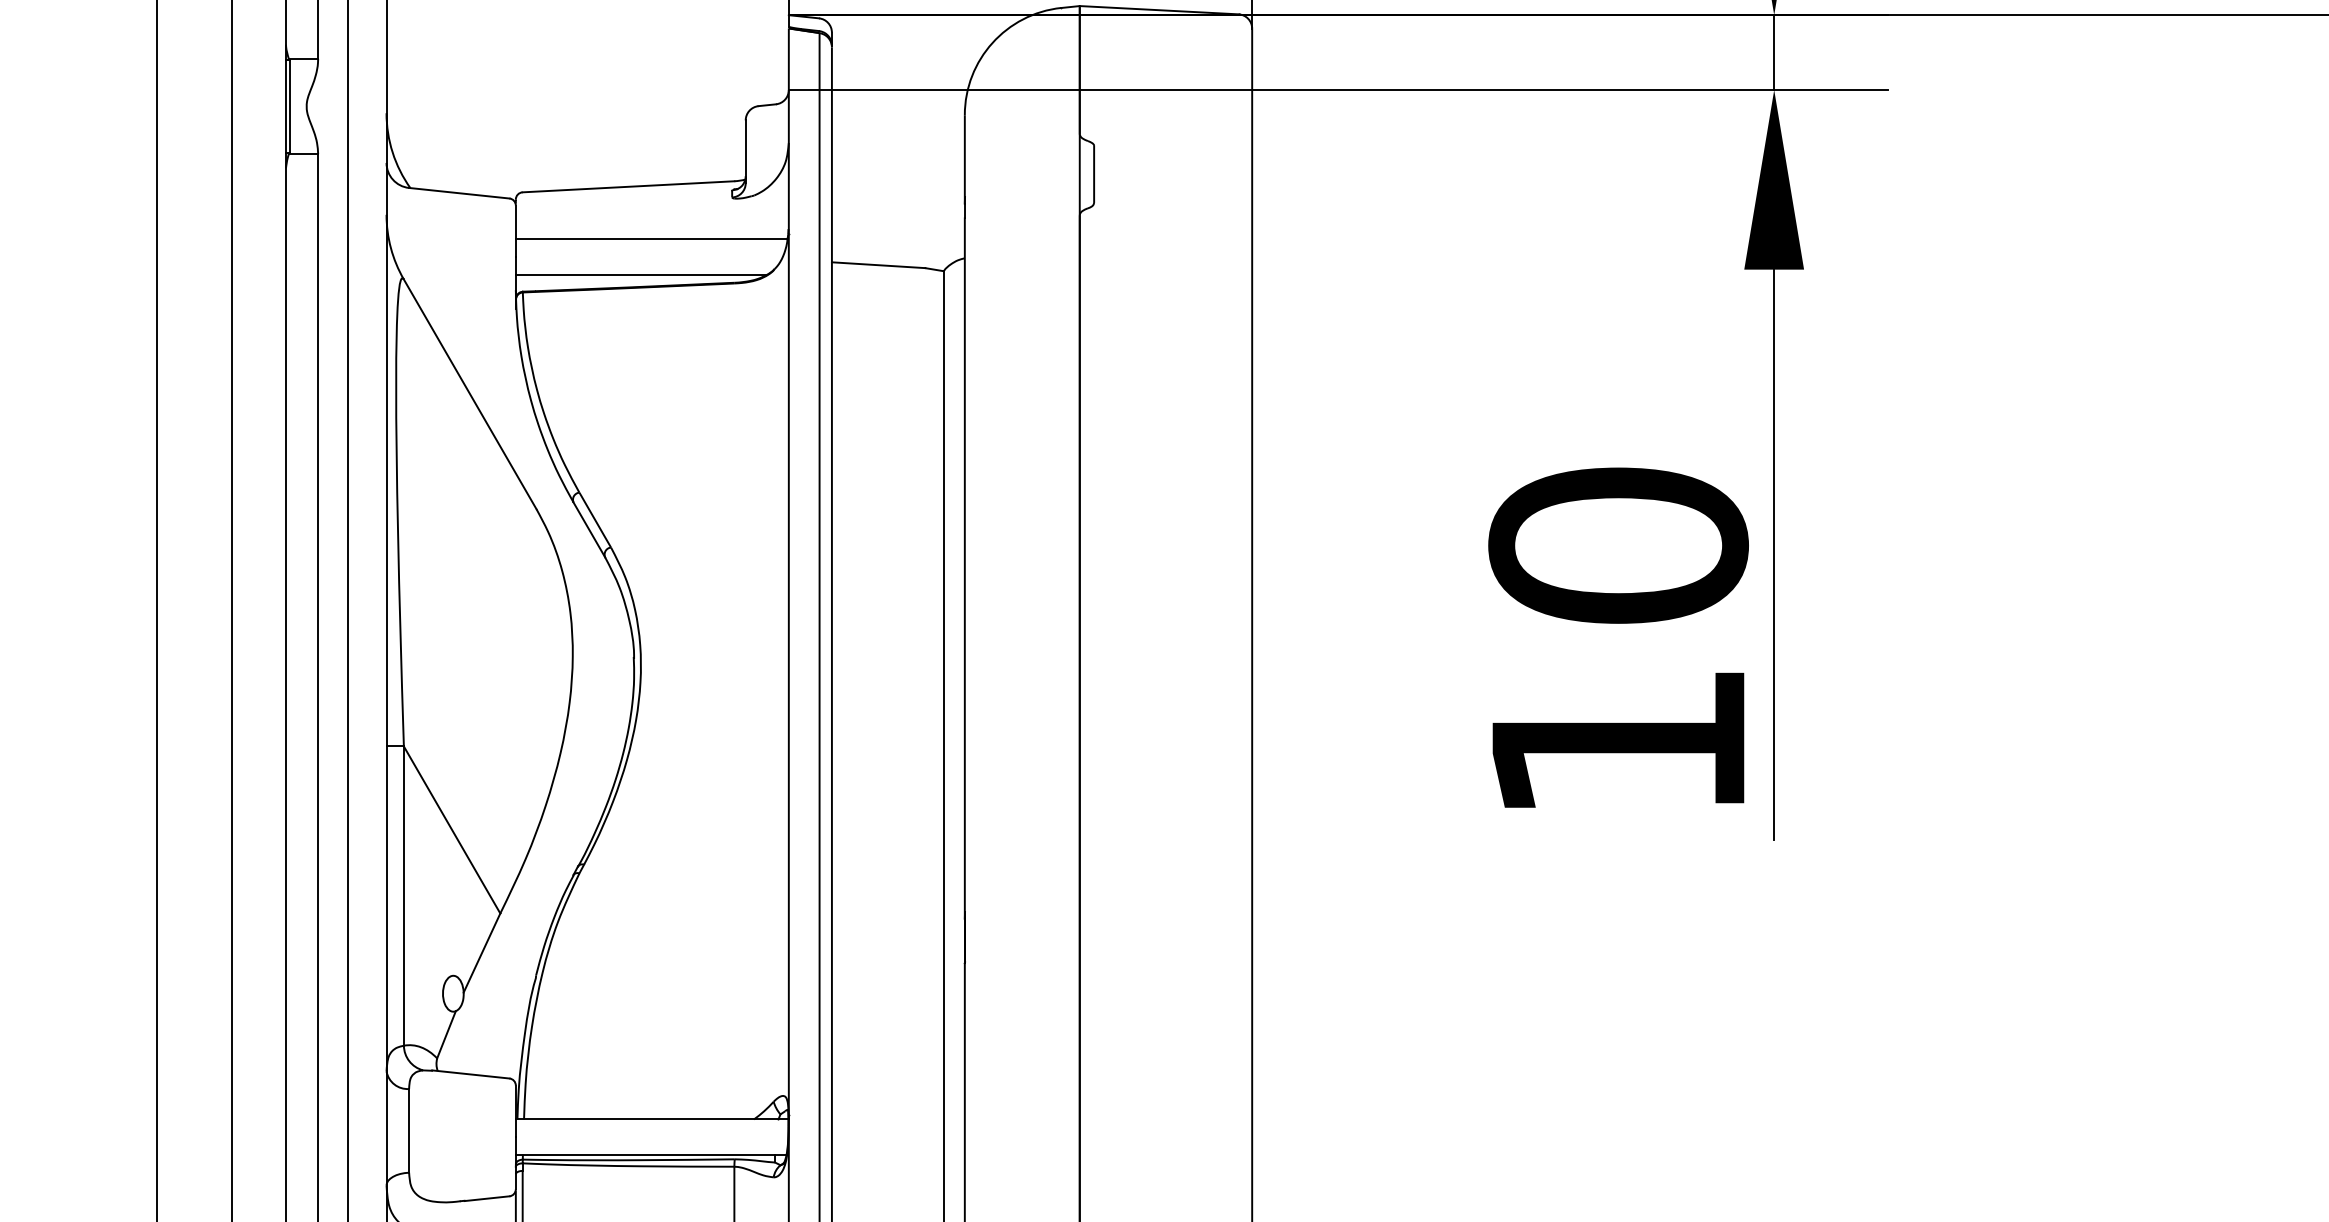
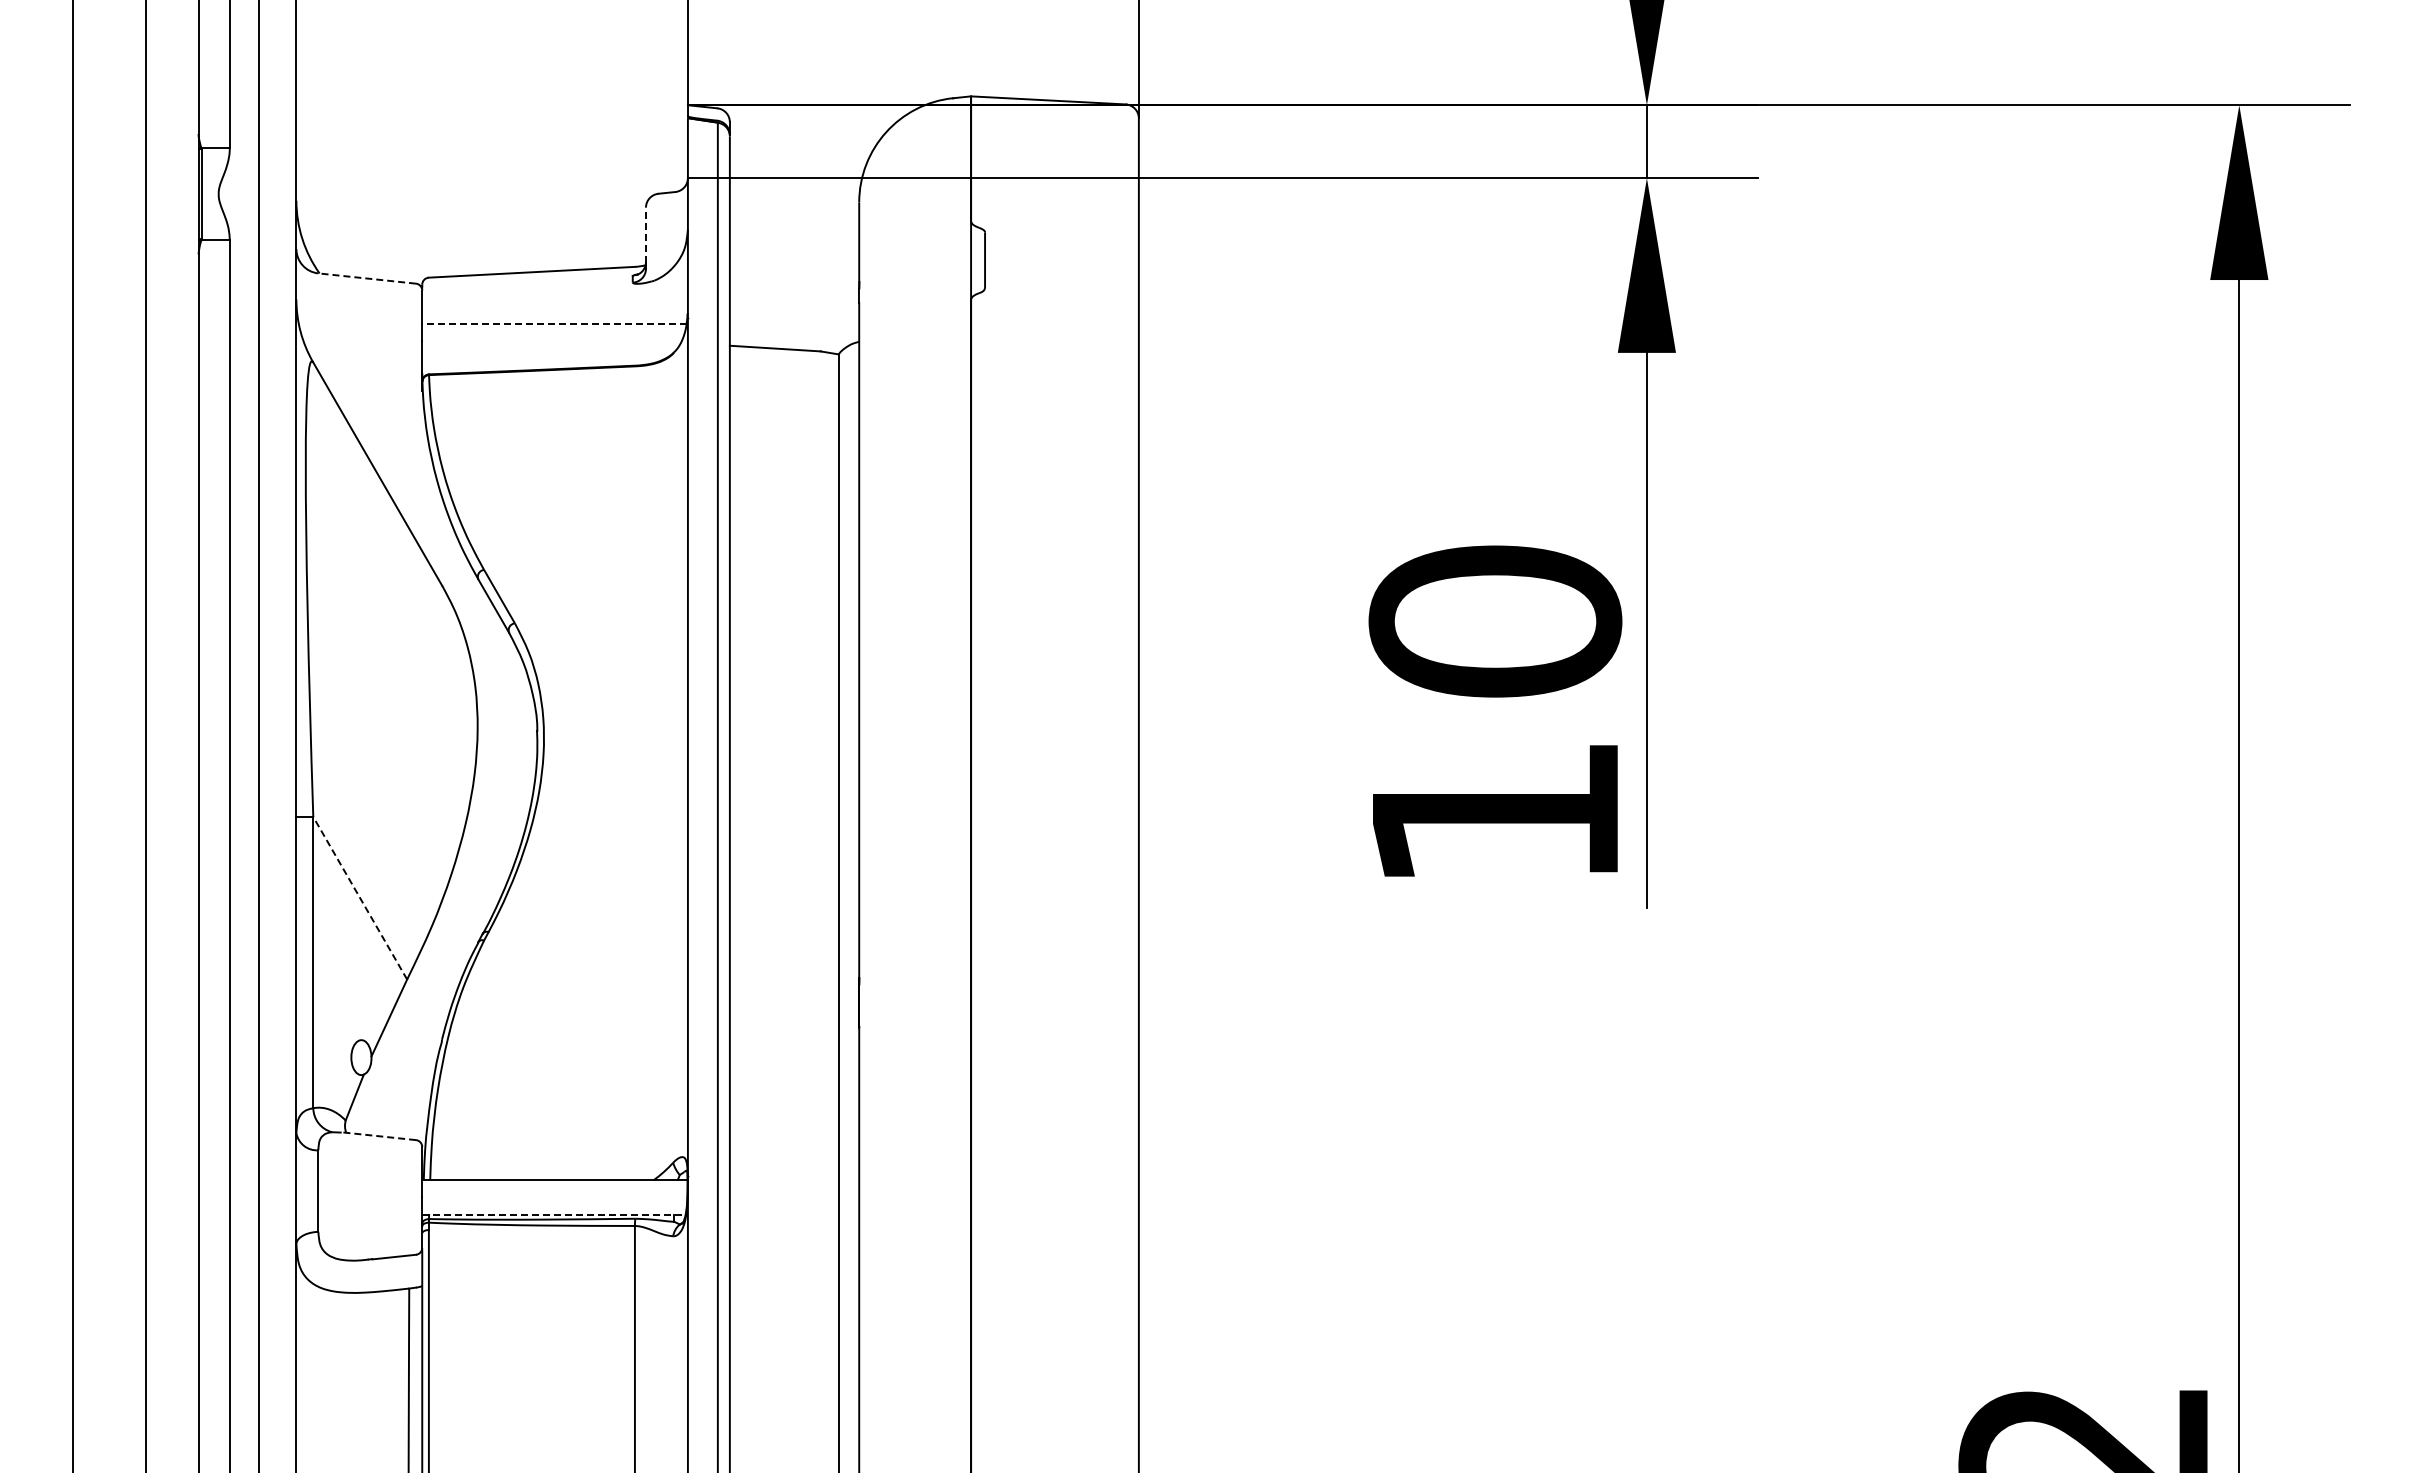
line: (745, 149) -> (645, 235), solid -> dashed
line: (458, 193) -> (366, 278), solid -> dashed
line: (651, 239) -> (554, 323), solid -> dashed
line: (640, 275) -> (543, 358), removed
line: (452, 830) -> (360, 898), solid -> dashed
line: (470, 1074) -> (378, 1136), solid -> dashed
line: (650, 1154) -> (553, 1214), solid -> dashed

